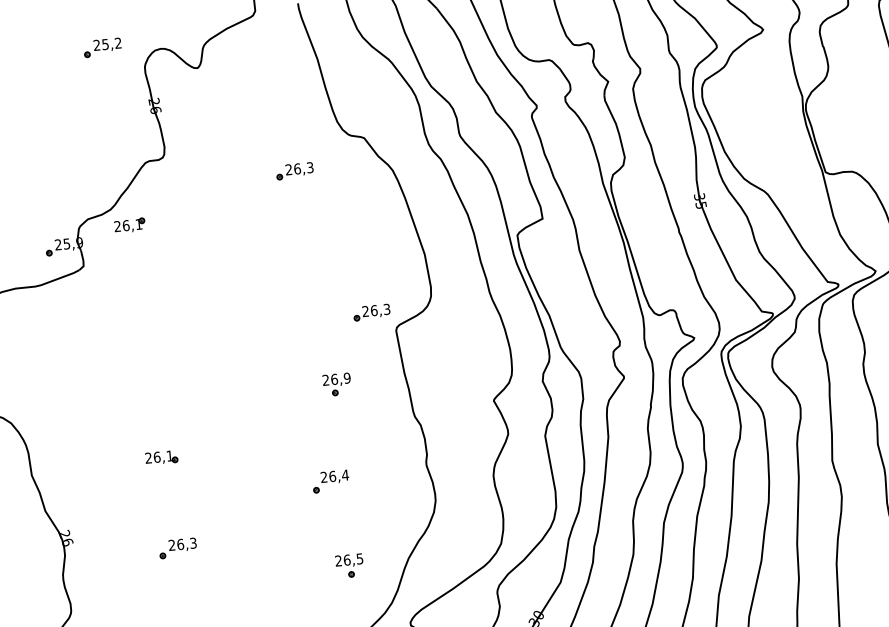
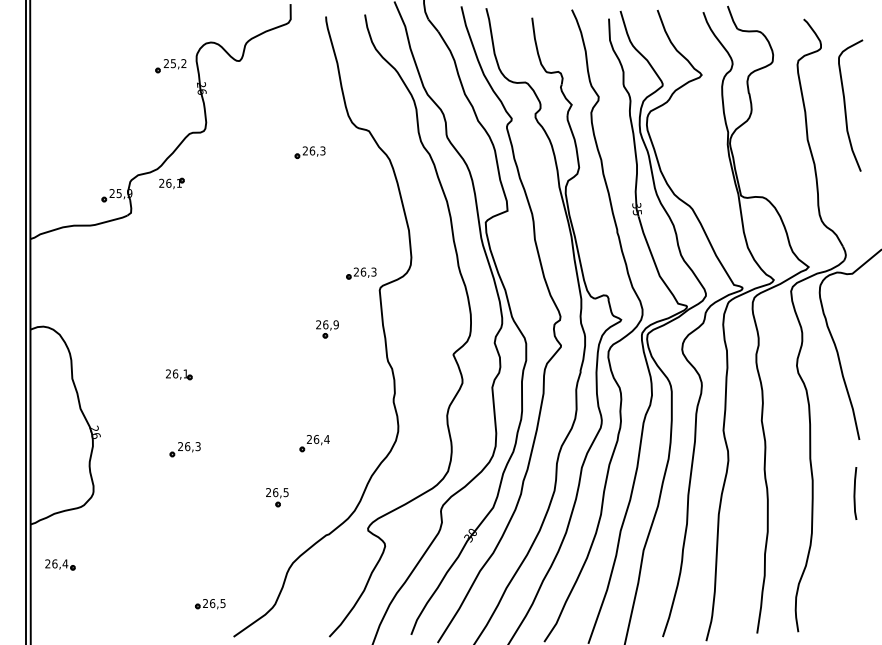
part: (102, 48) -> (170, 66), moved
part: (330, 481) -> (314, 443), moved
part: (350, 565) -> (277, 497), moved

